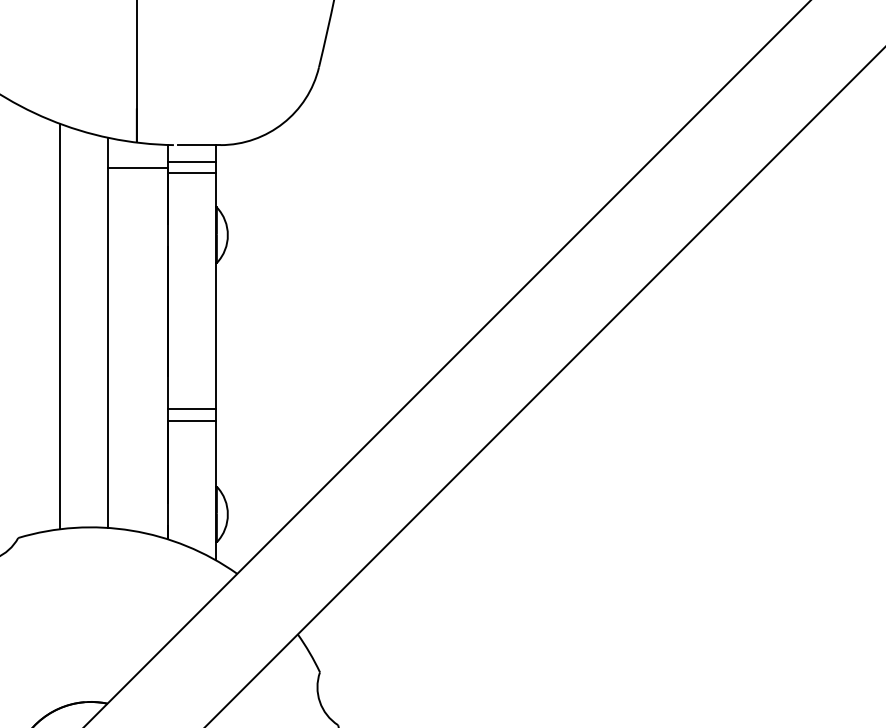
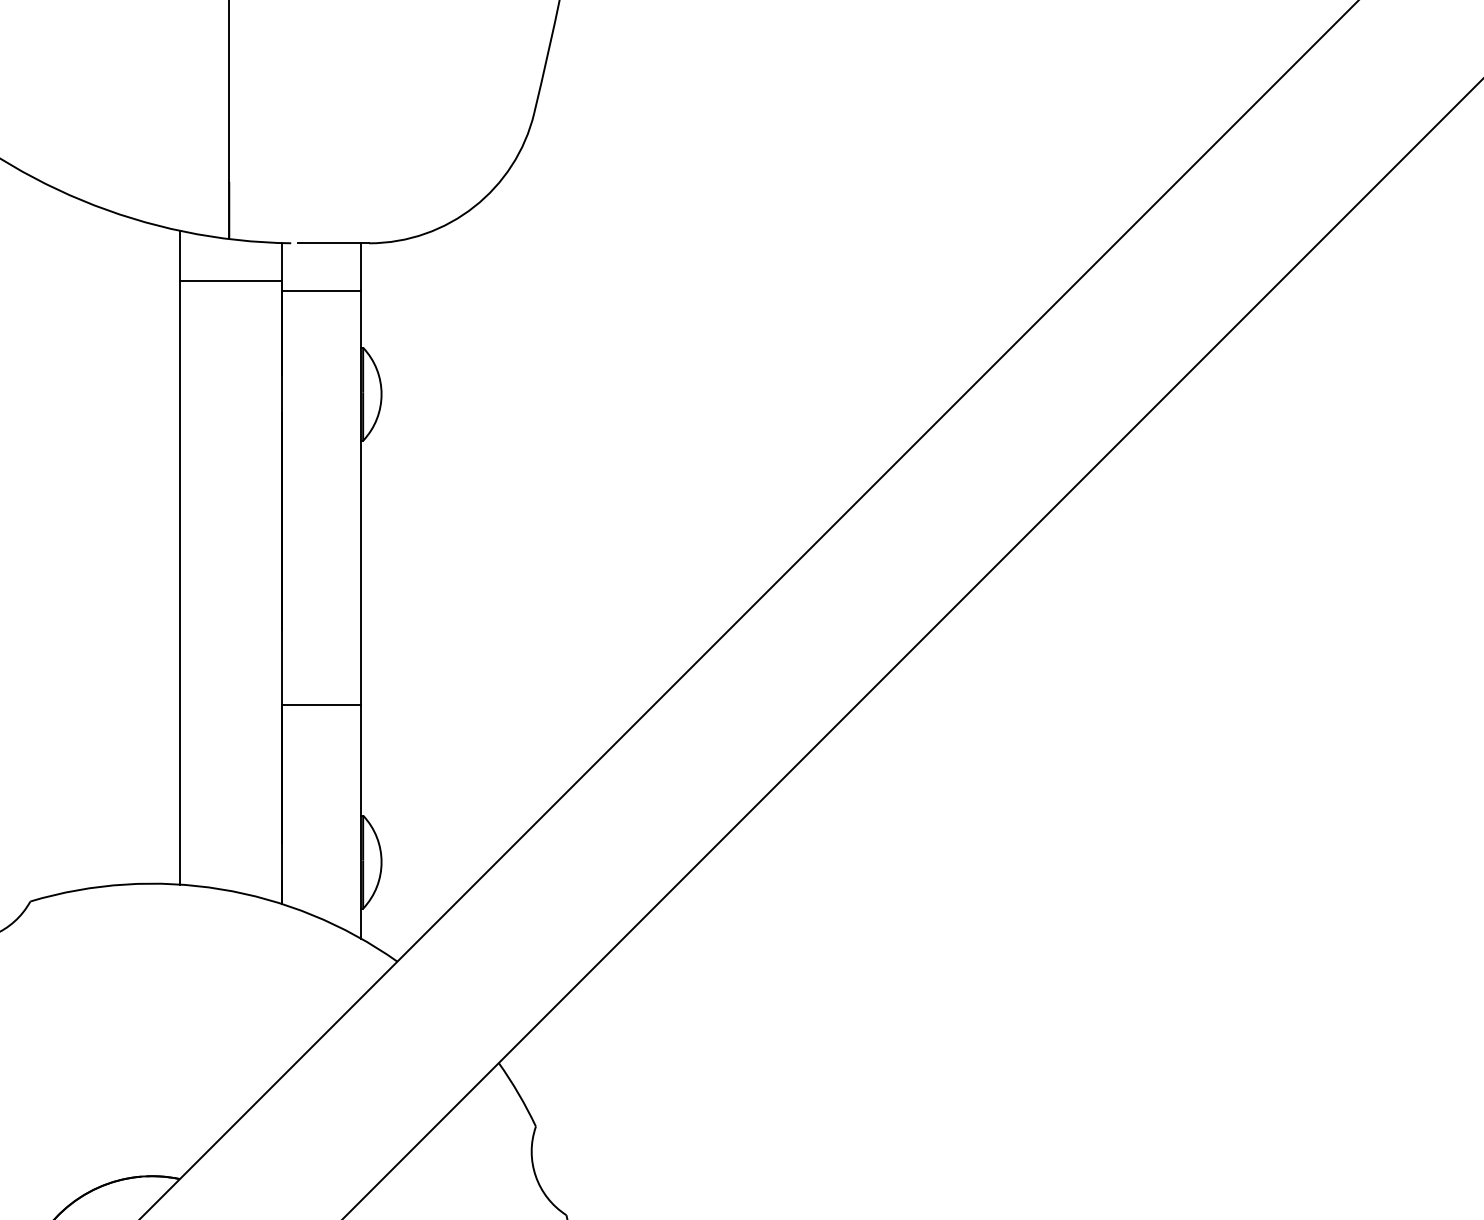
line: (191, 162) -> (320, 272), removed
line: (60, 326) -> (101, 547), removed
line: (191, 409) -> (320, 686), removed

